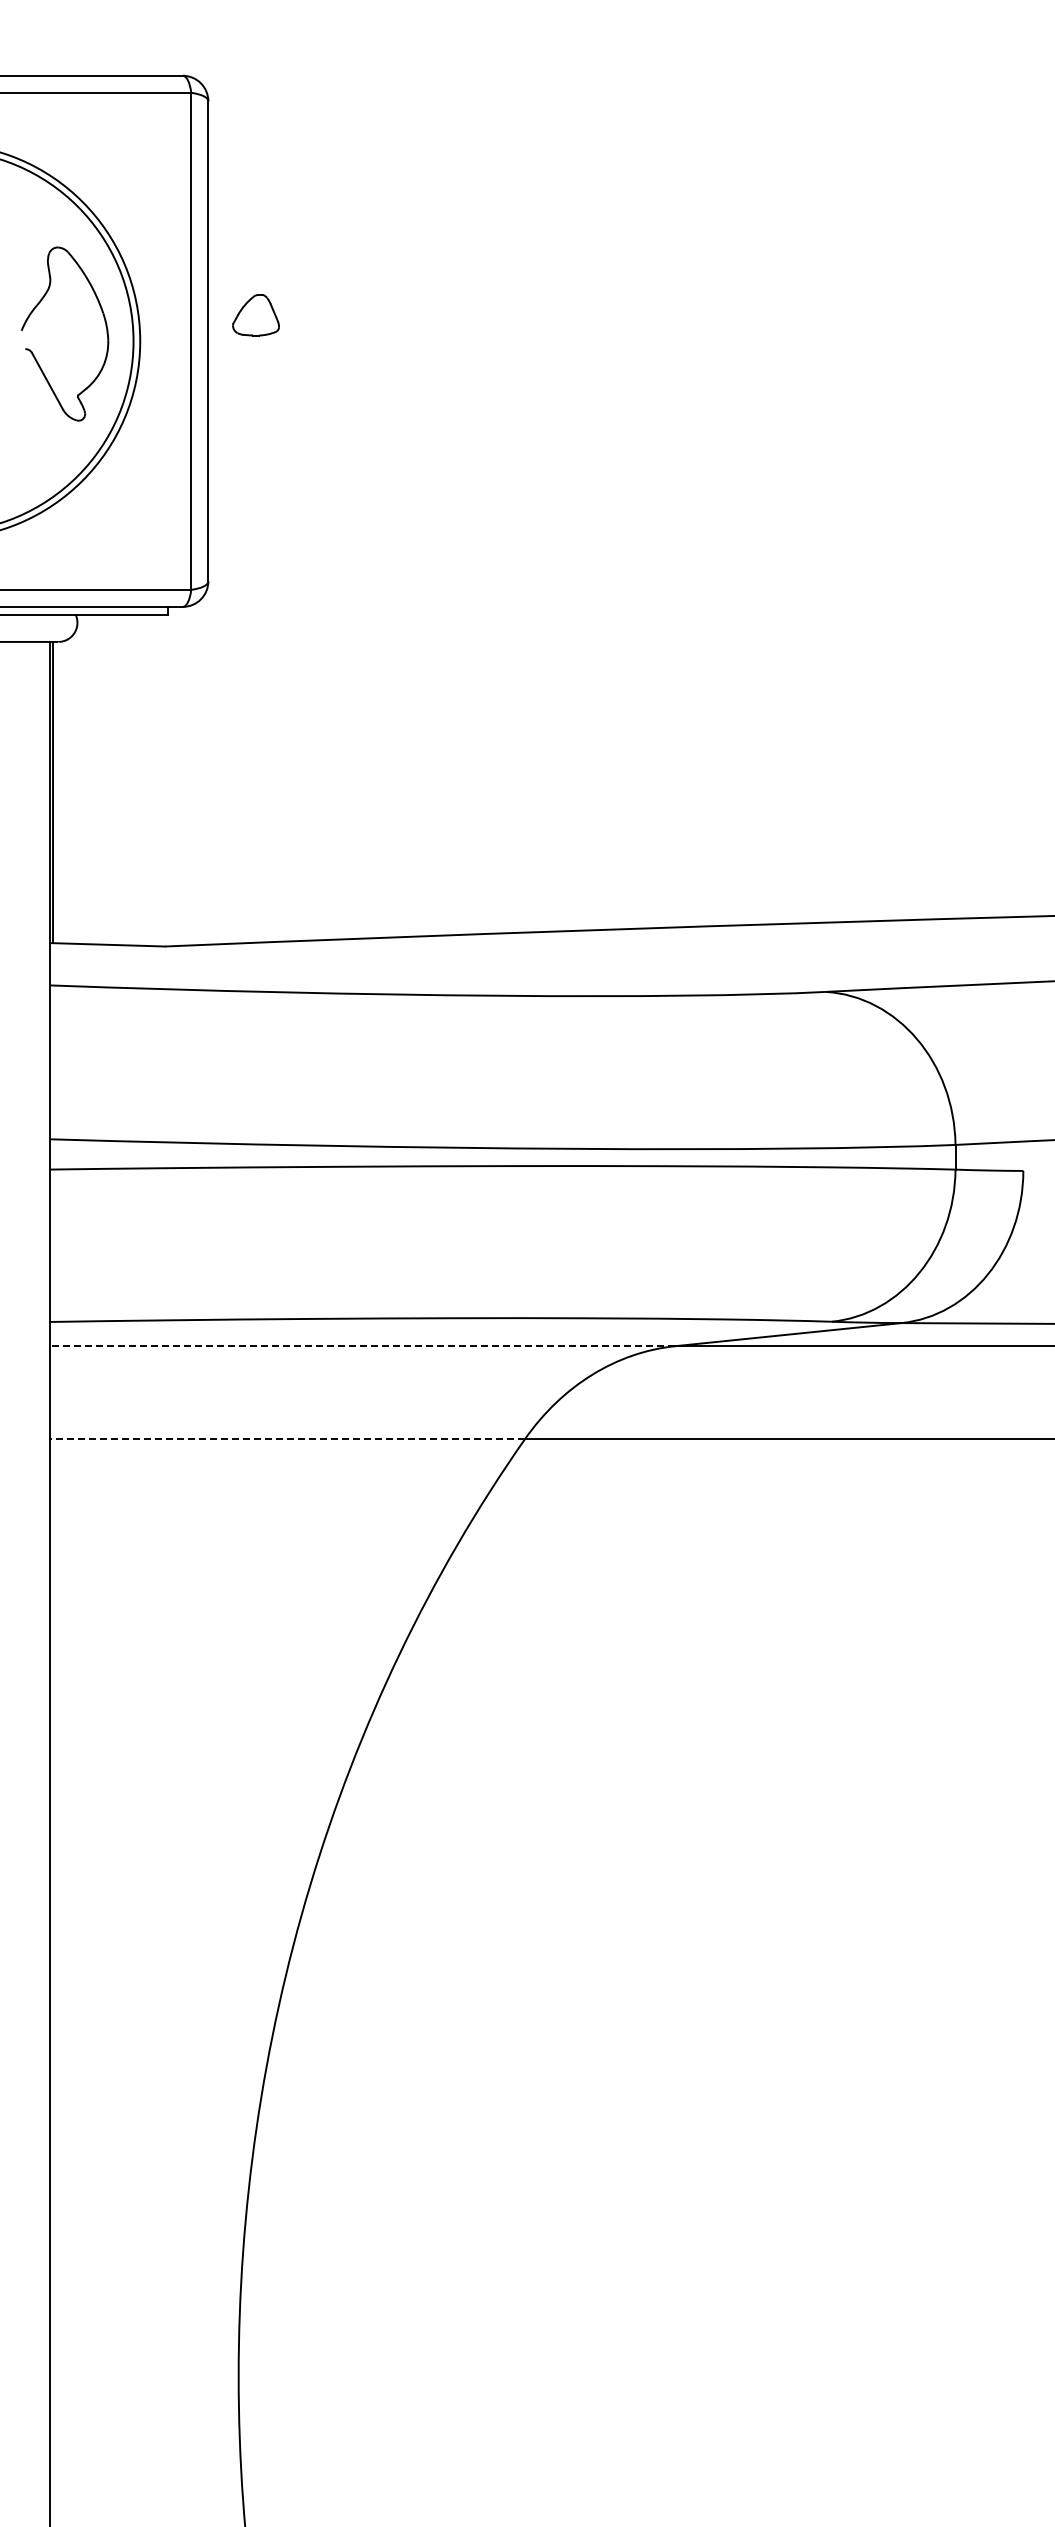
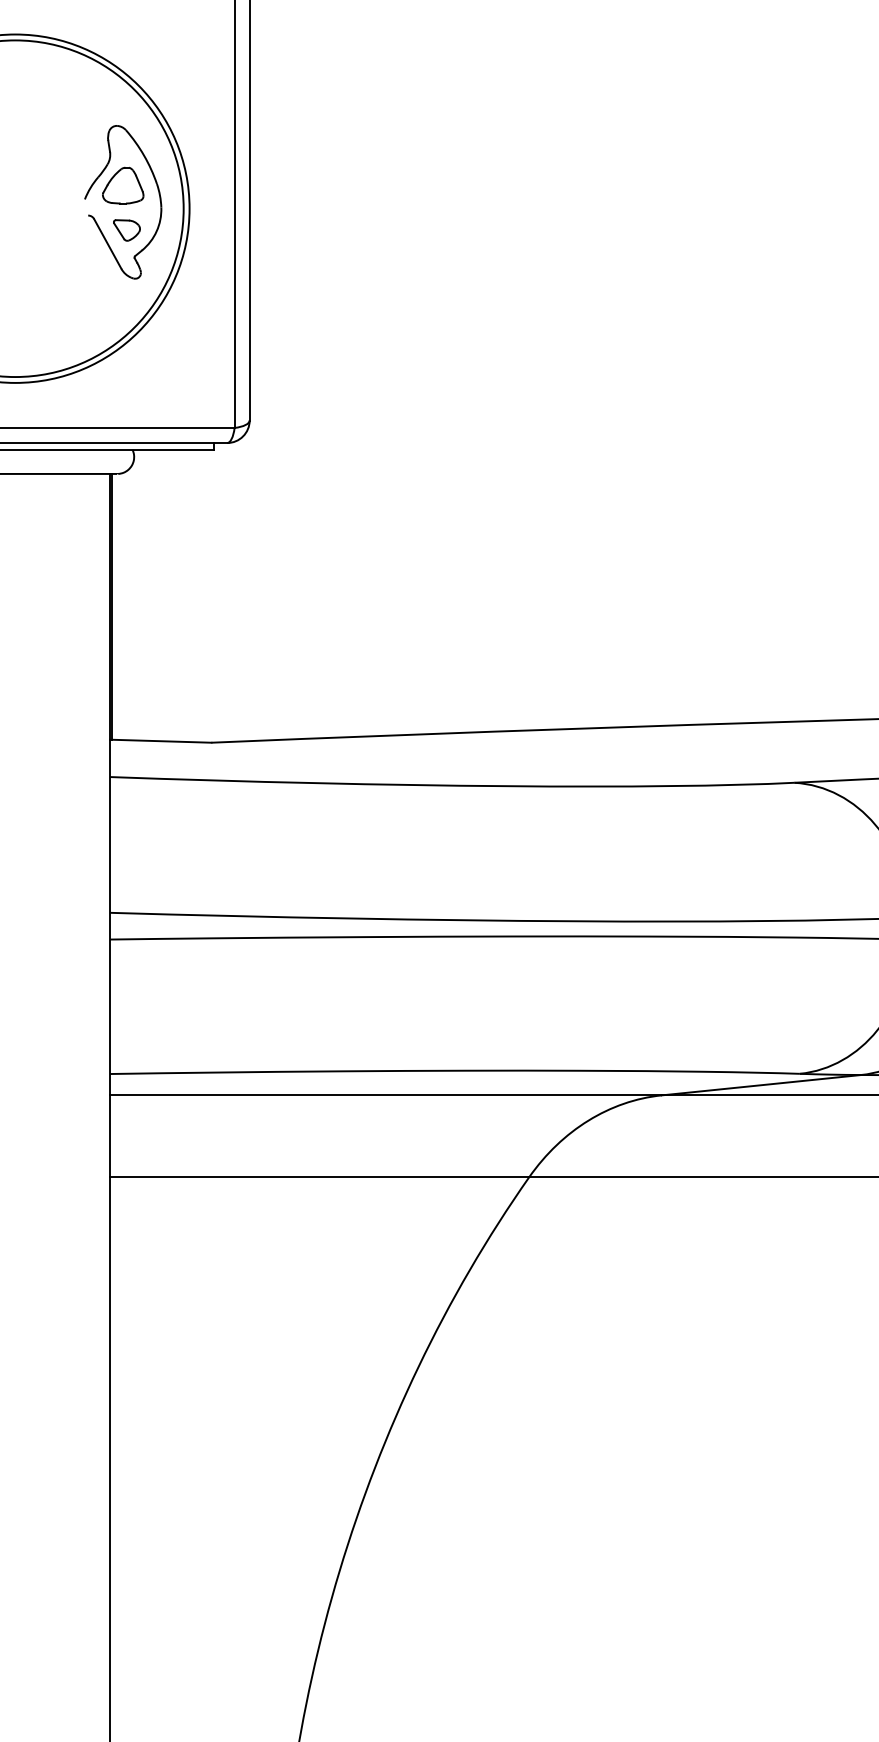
part: (255, 315) -> (122, 185), moved
part: (68, 365) -> (126, 230), added
line: (362, 1346) -> (385, 1095), dashed -> solid
line: (287, 1438) -> (319, 1176), dashed -> solid

